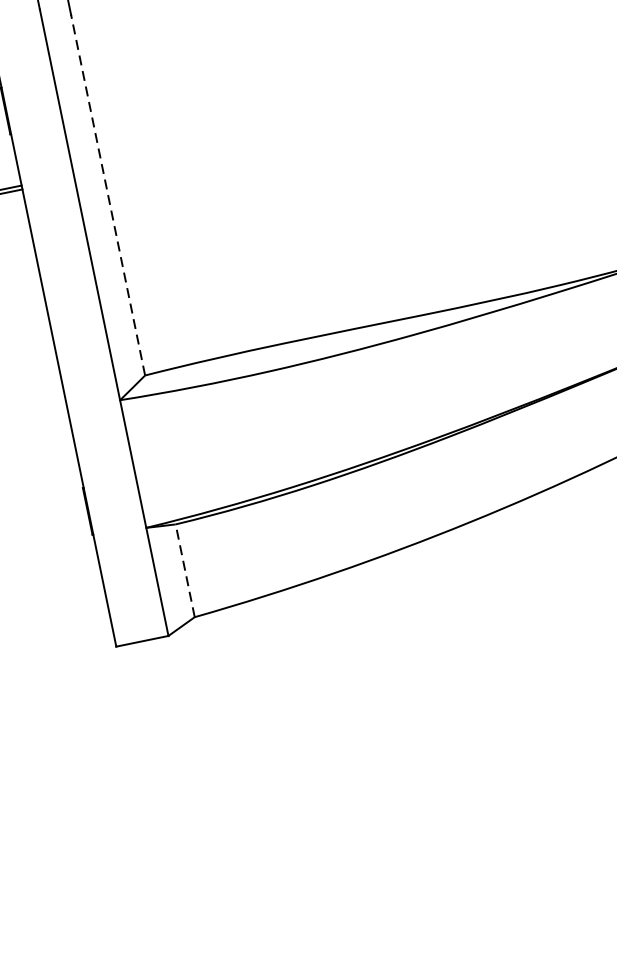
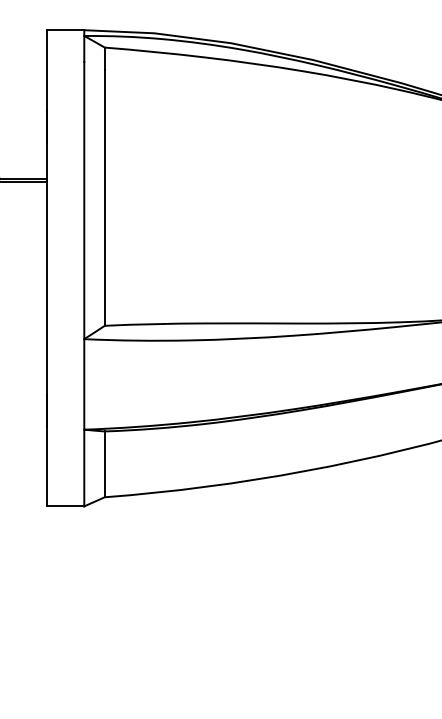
line: (107, 194) -> (104, 197), dashed -> solid
line: (184, 571) -> (104, 464), dashed -> solid

